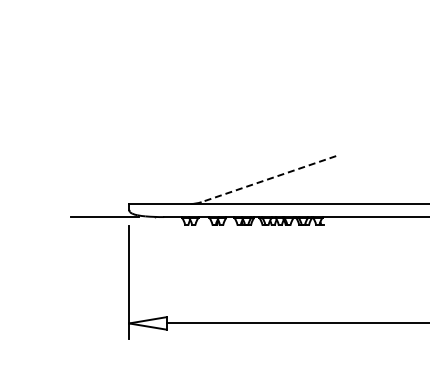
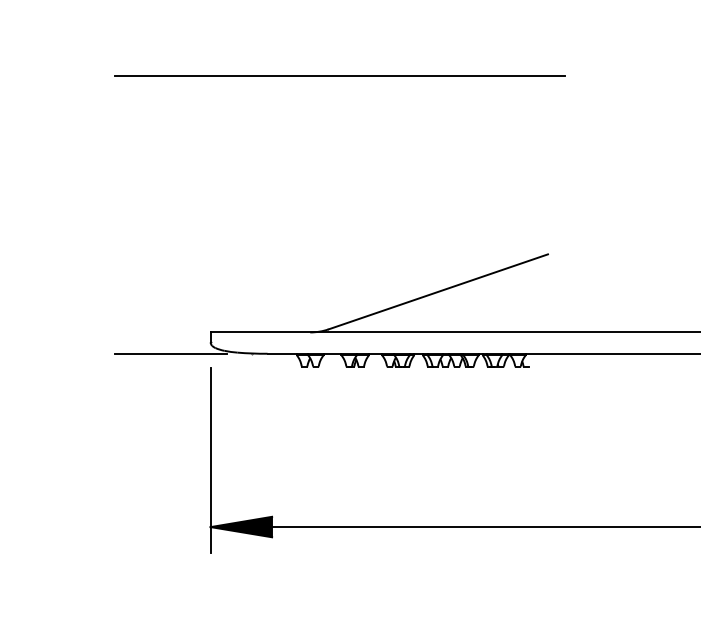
line: (208, 46) -> (339, 75), added
line: (268, 179) -> (437, 292), dashed -> solid
fill: (147, 323) -> (240, 527), added

